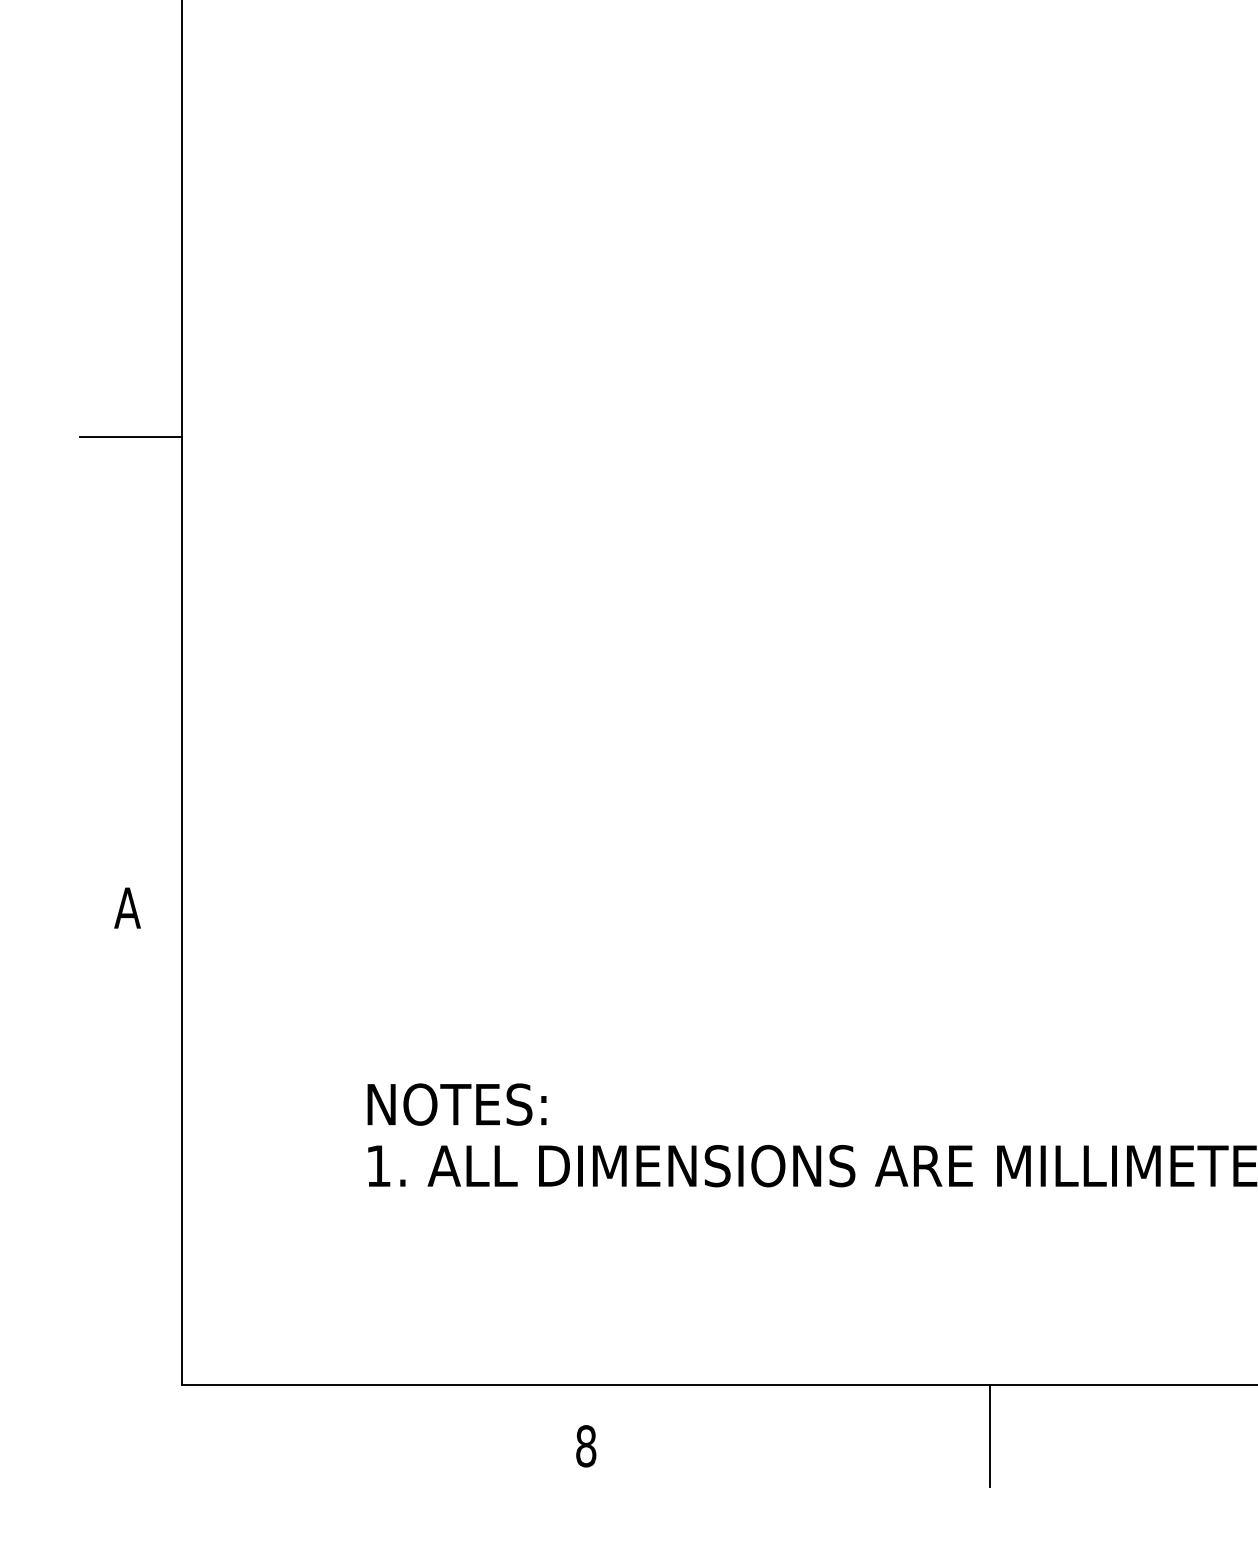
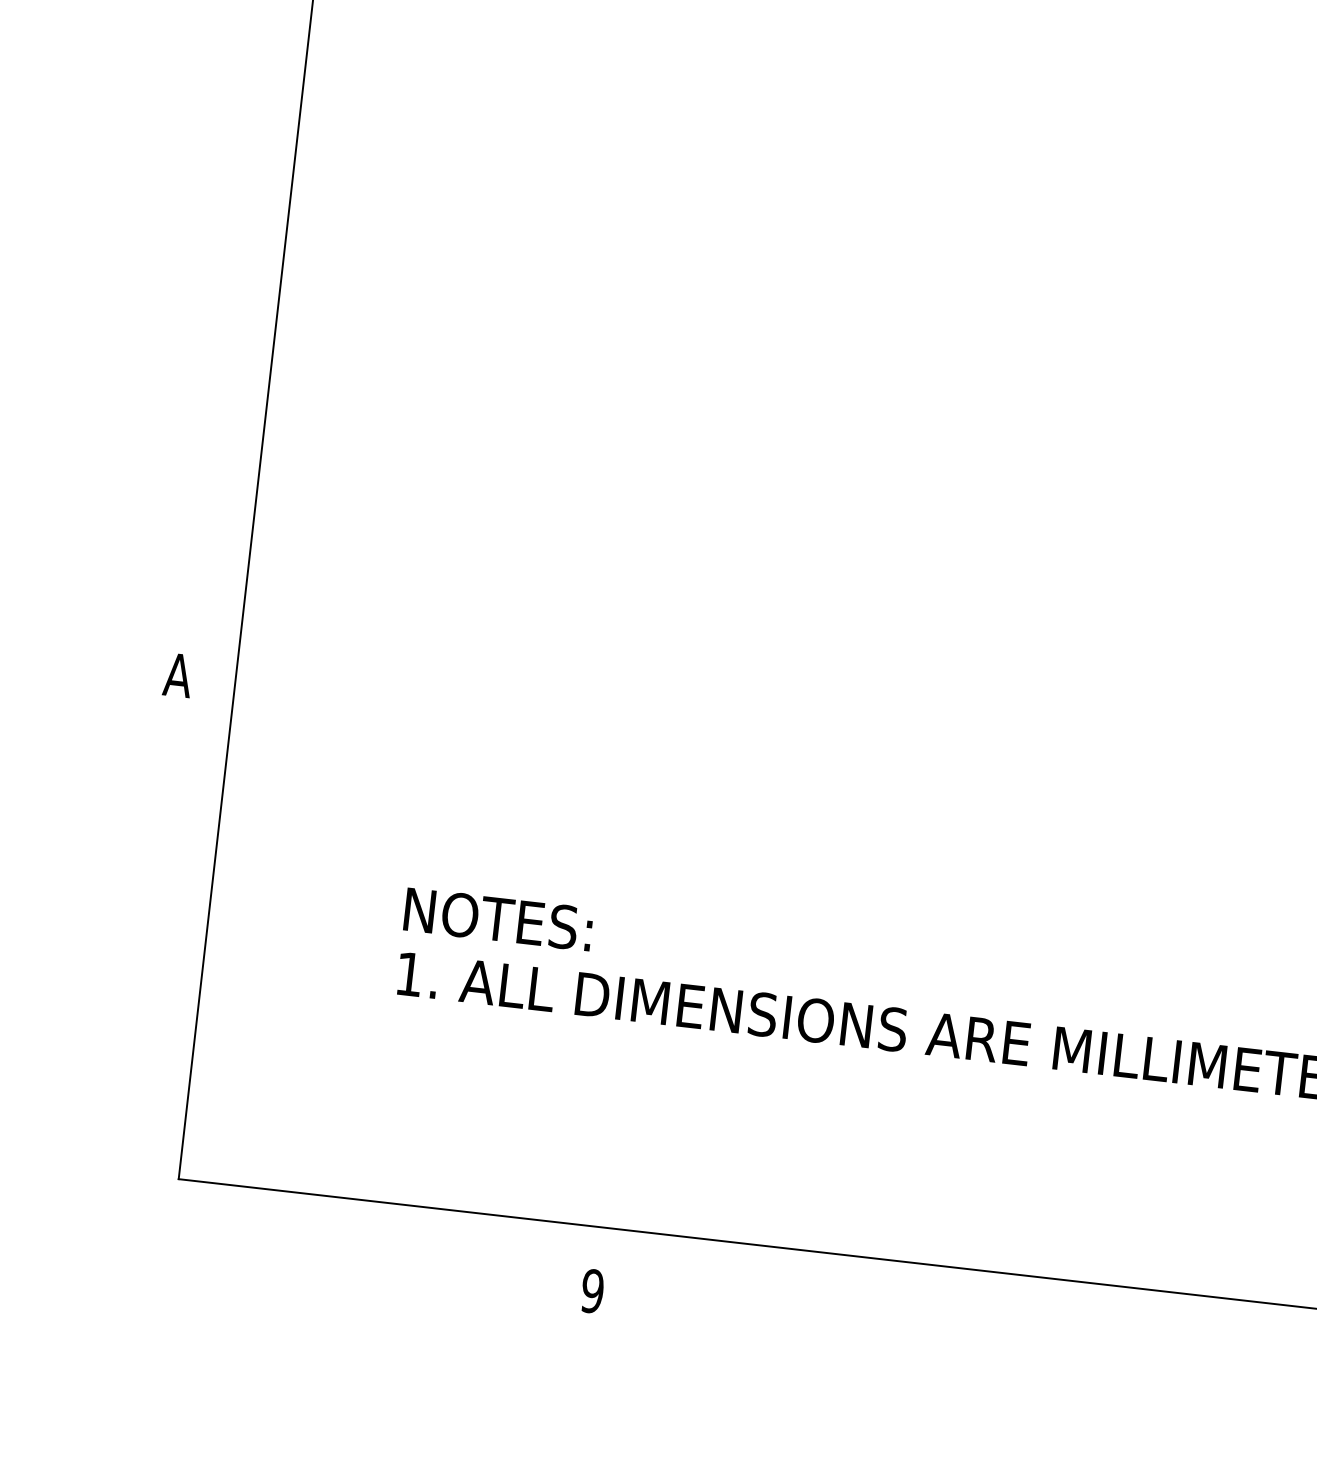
line: (130, 436) -> (237, 183), removed
line: (990, 1435) -> (1015, 1328), removed
text: (586, 1446) -> (592, 1291), 8 -> 9

